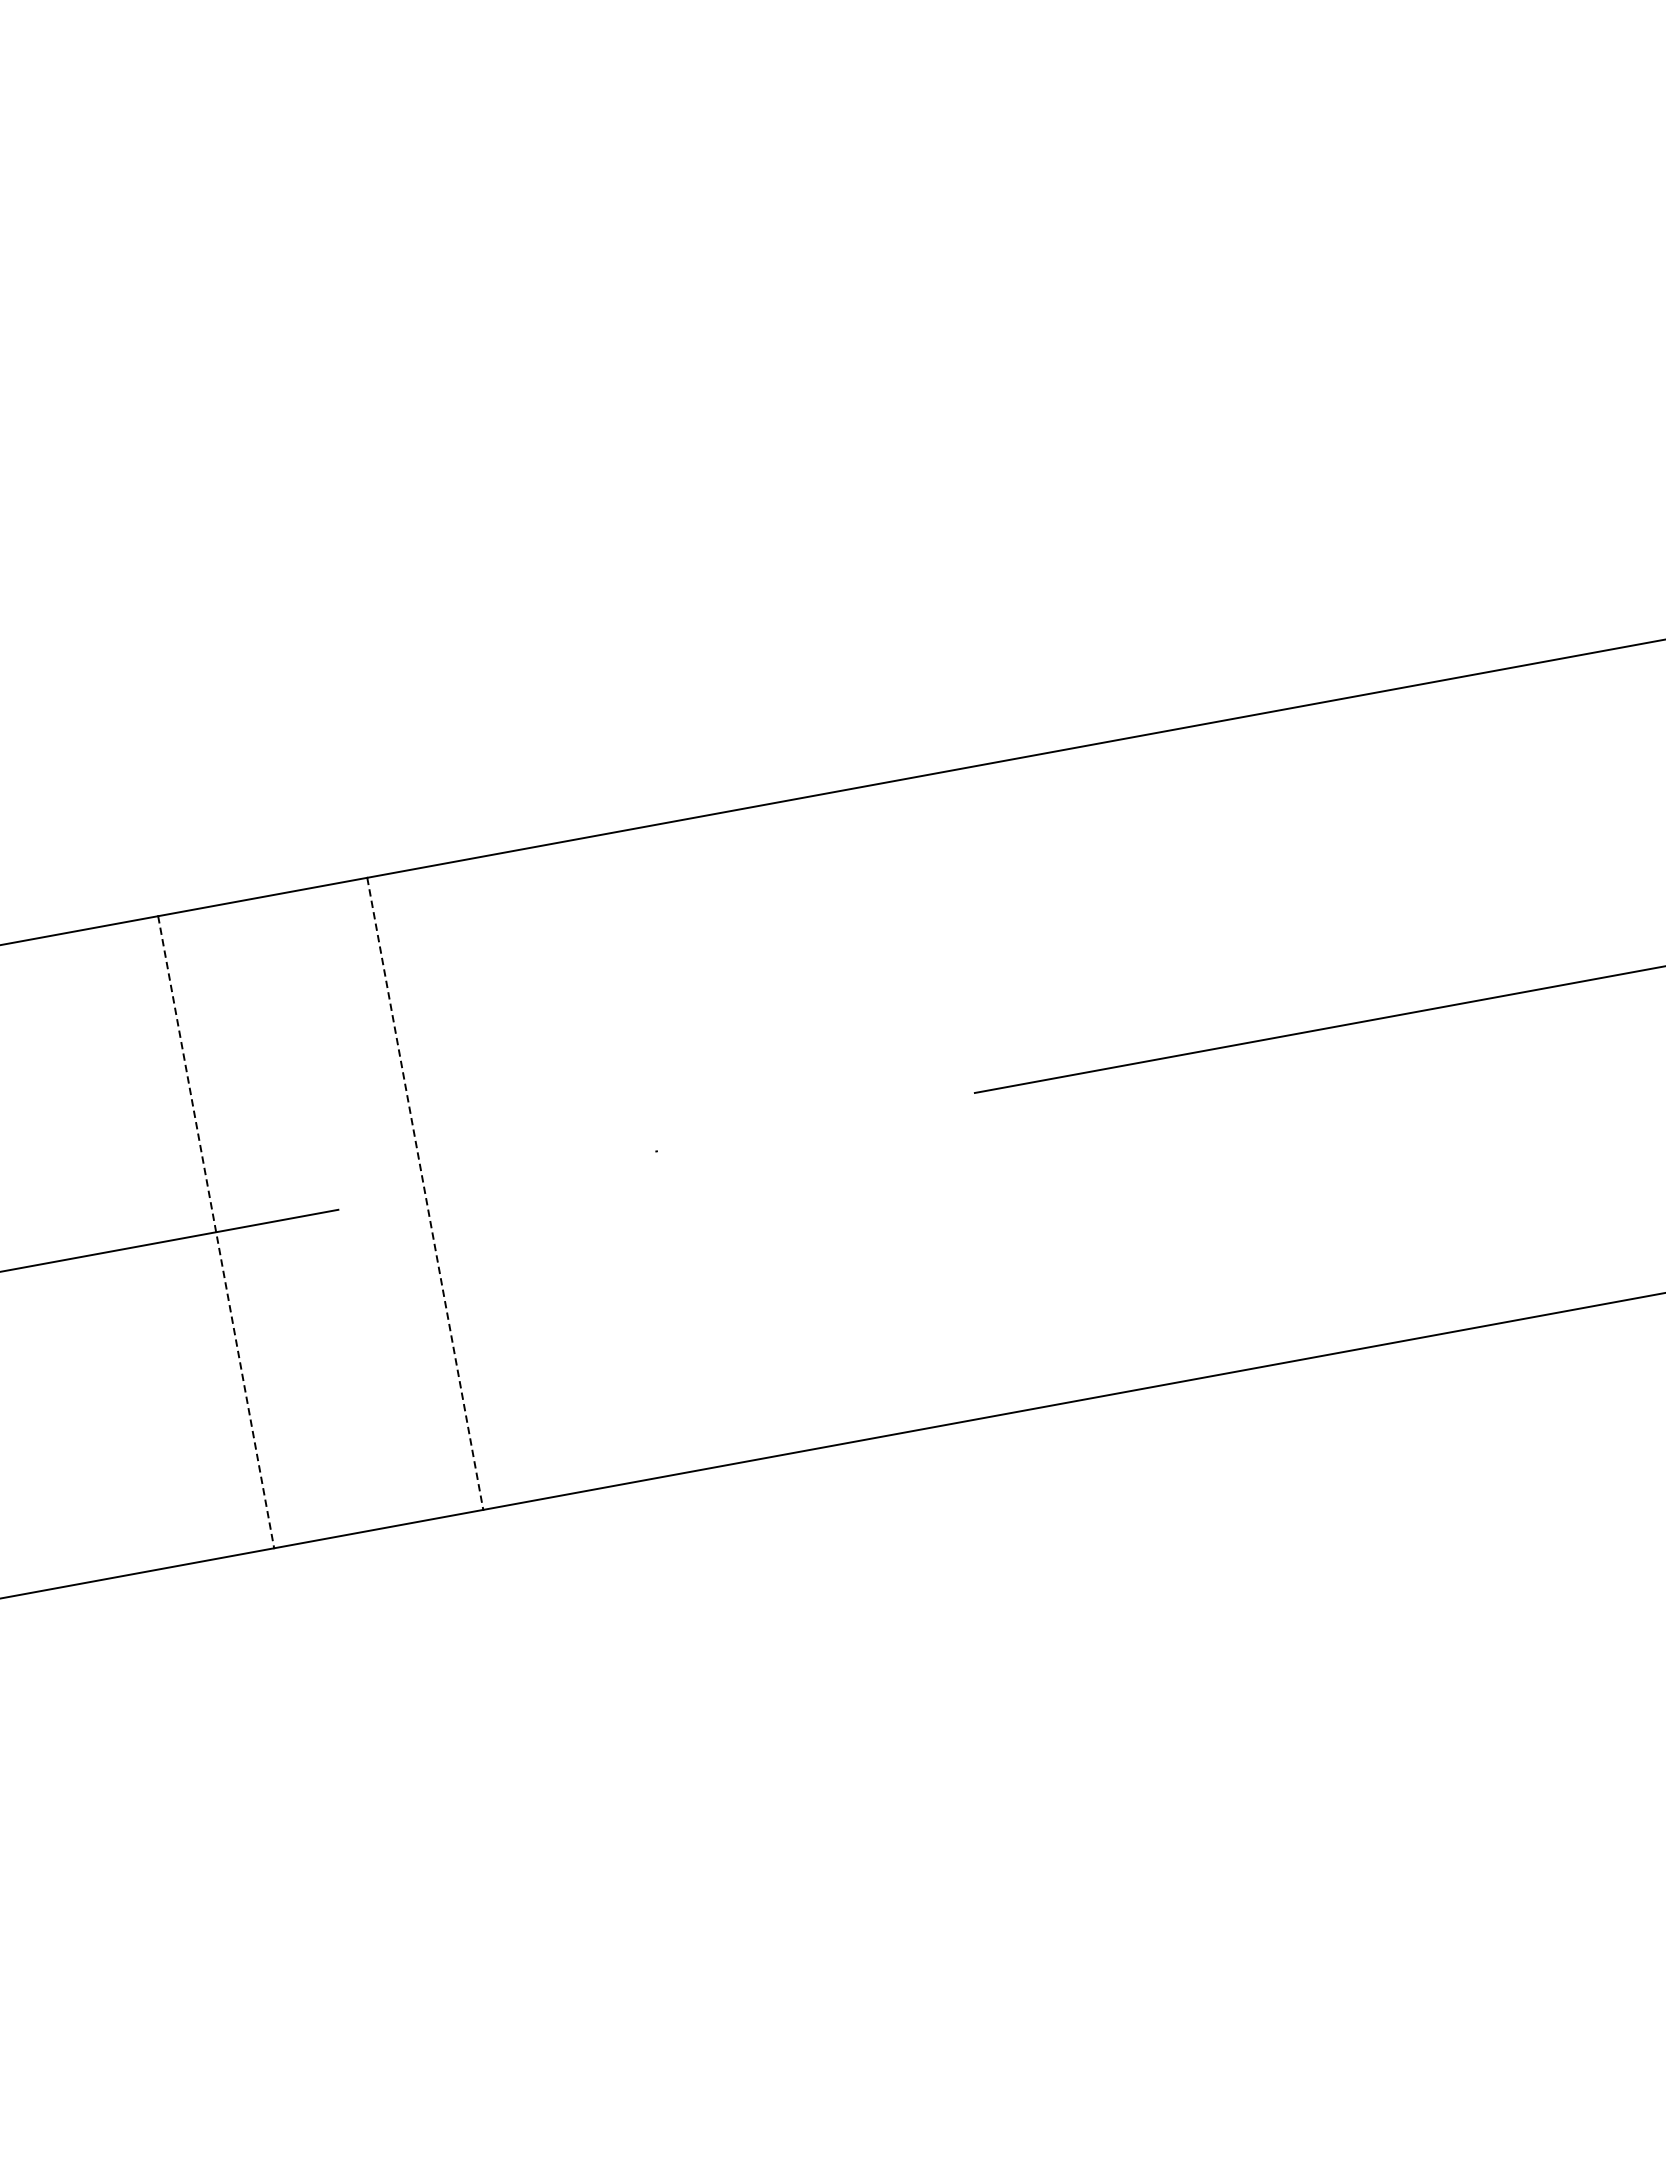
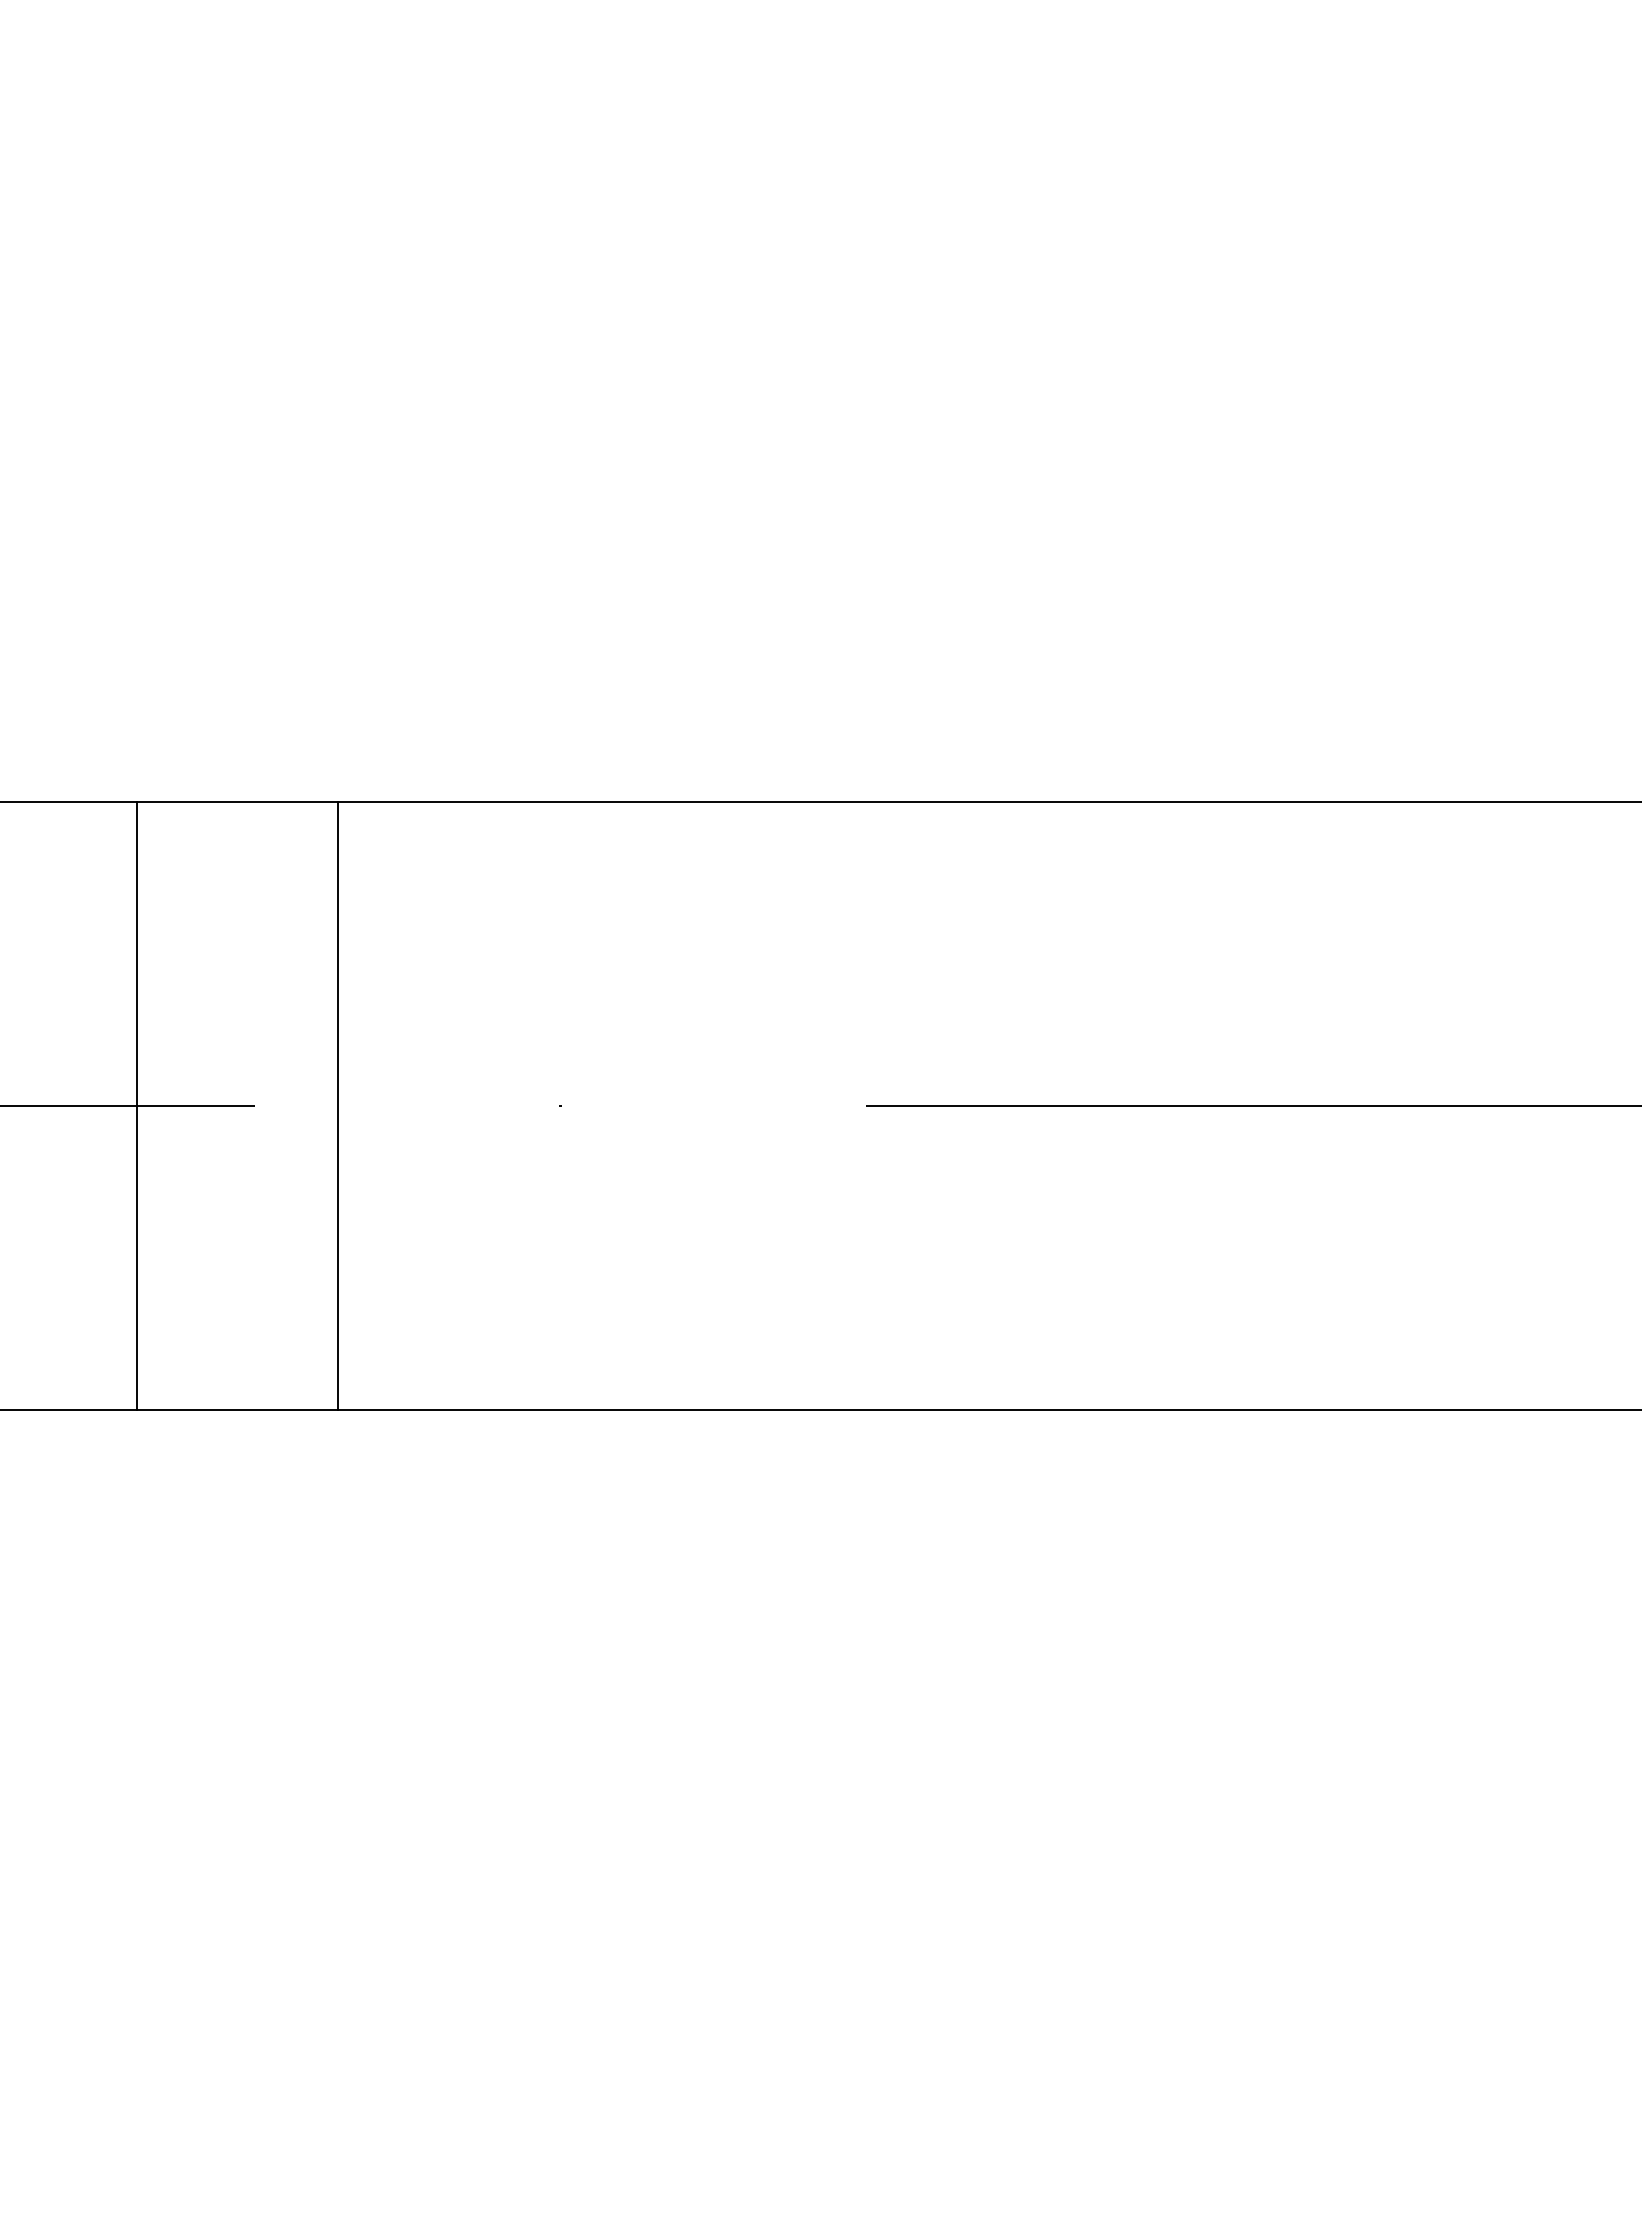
line: (425, 1194) -> (338, 1106), dashed -> solid
line: (216, 1232) -> (137, 1106), dashed -> solid

